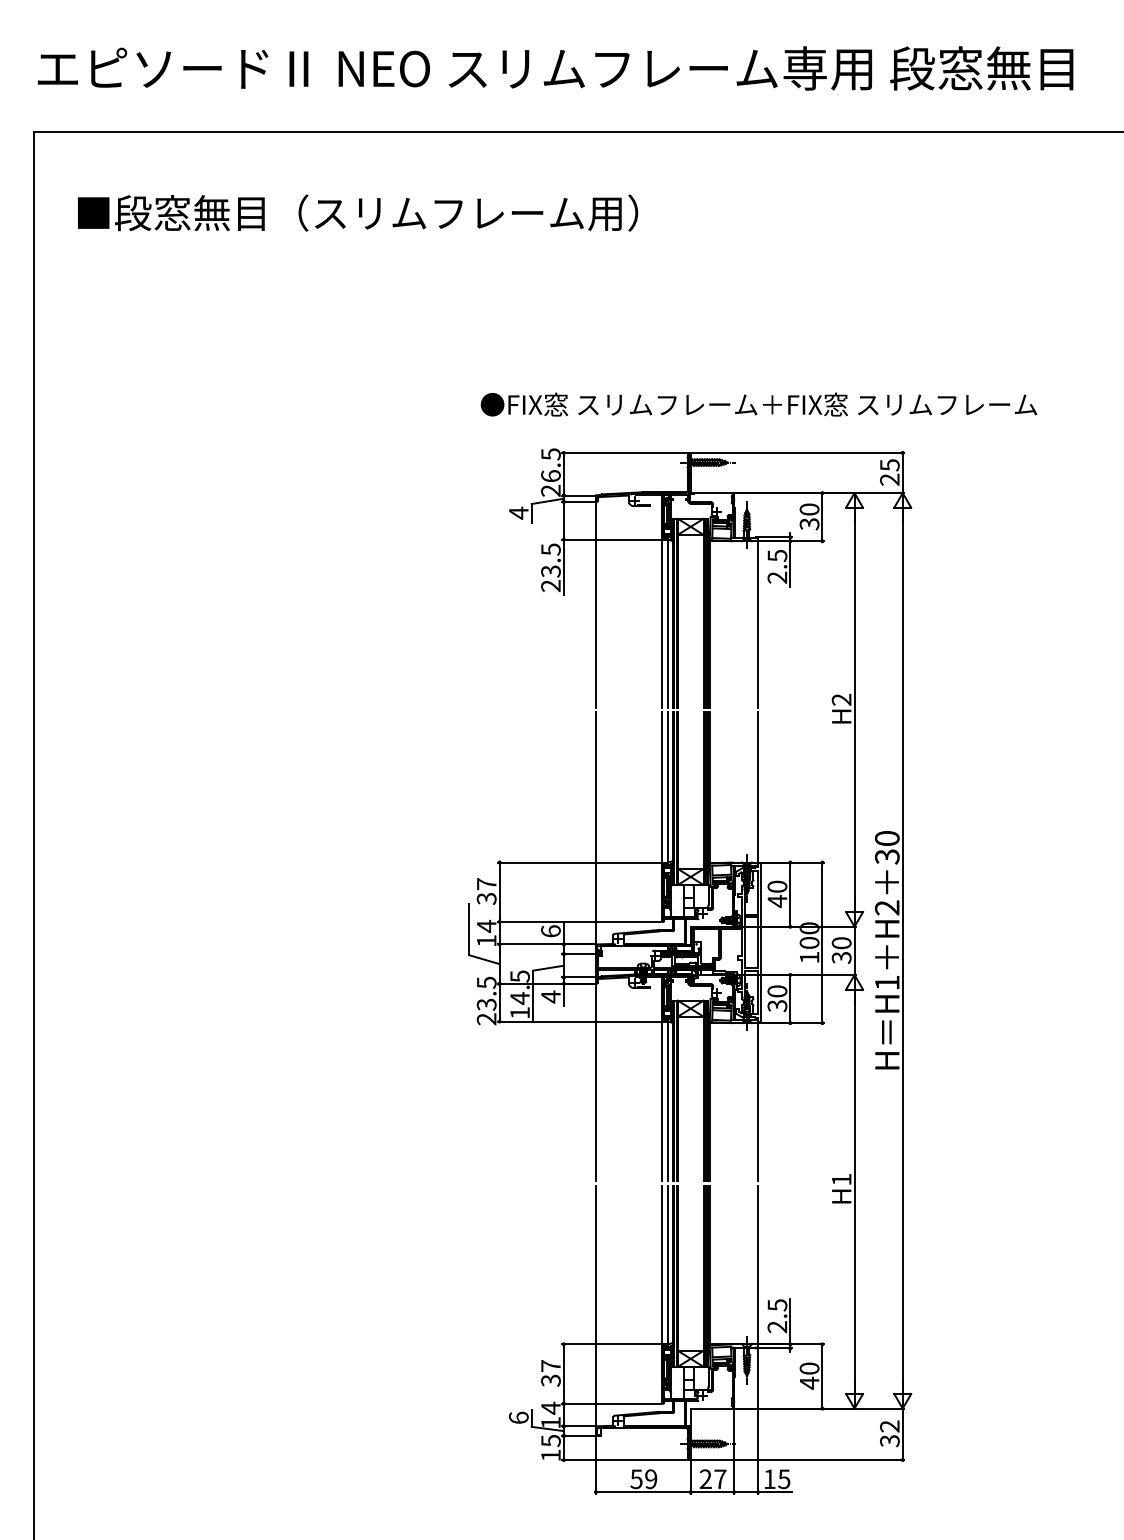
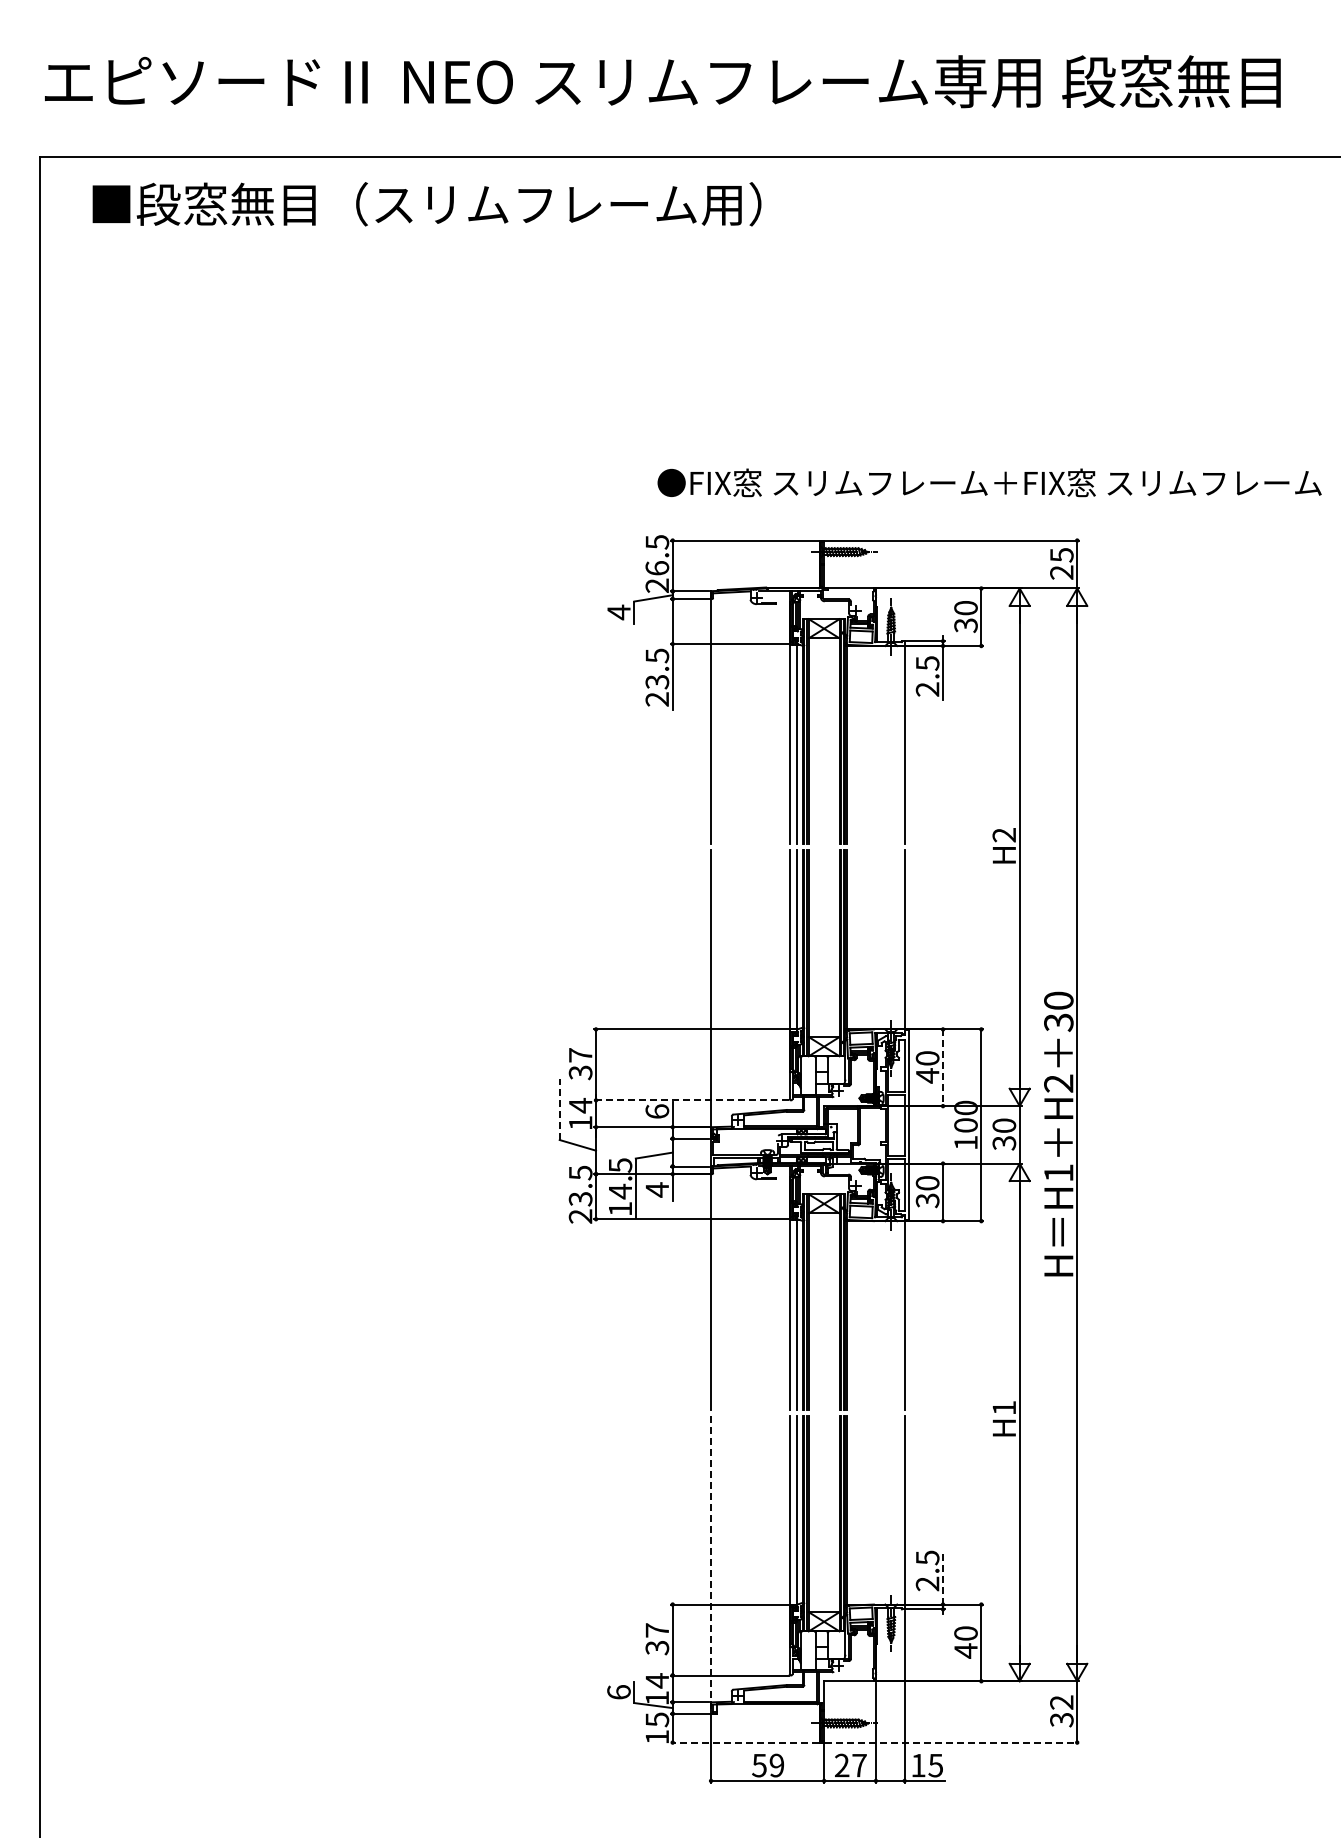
text: (357, 213) -> (426, 204), moved
text: (758, 404) -> (989, 482), moved
line: (790, 895) -> (943, 1068), solid -> dashed
line: (579, 922) -> (691, 1100), solid -> dashed
line: (469, 929) -> (559, 1109), solid -> dashed
line: (596, 1311) -> (711, 1565), solid -> dashed
line: (790, 1320) -> (943, 1576), solid -> dashed
line: (623, 1459) -> (744, 1742), solid -> dashed
line: (798, 1459) -> (952, 1742), solid -> dashed

